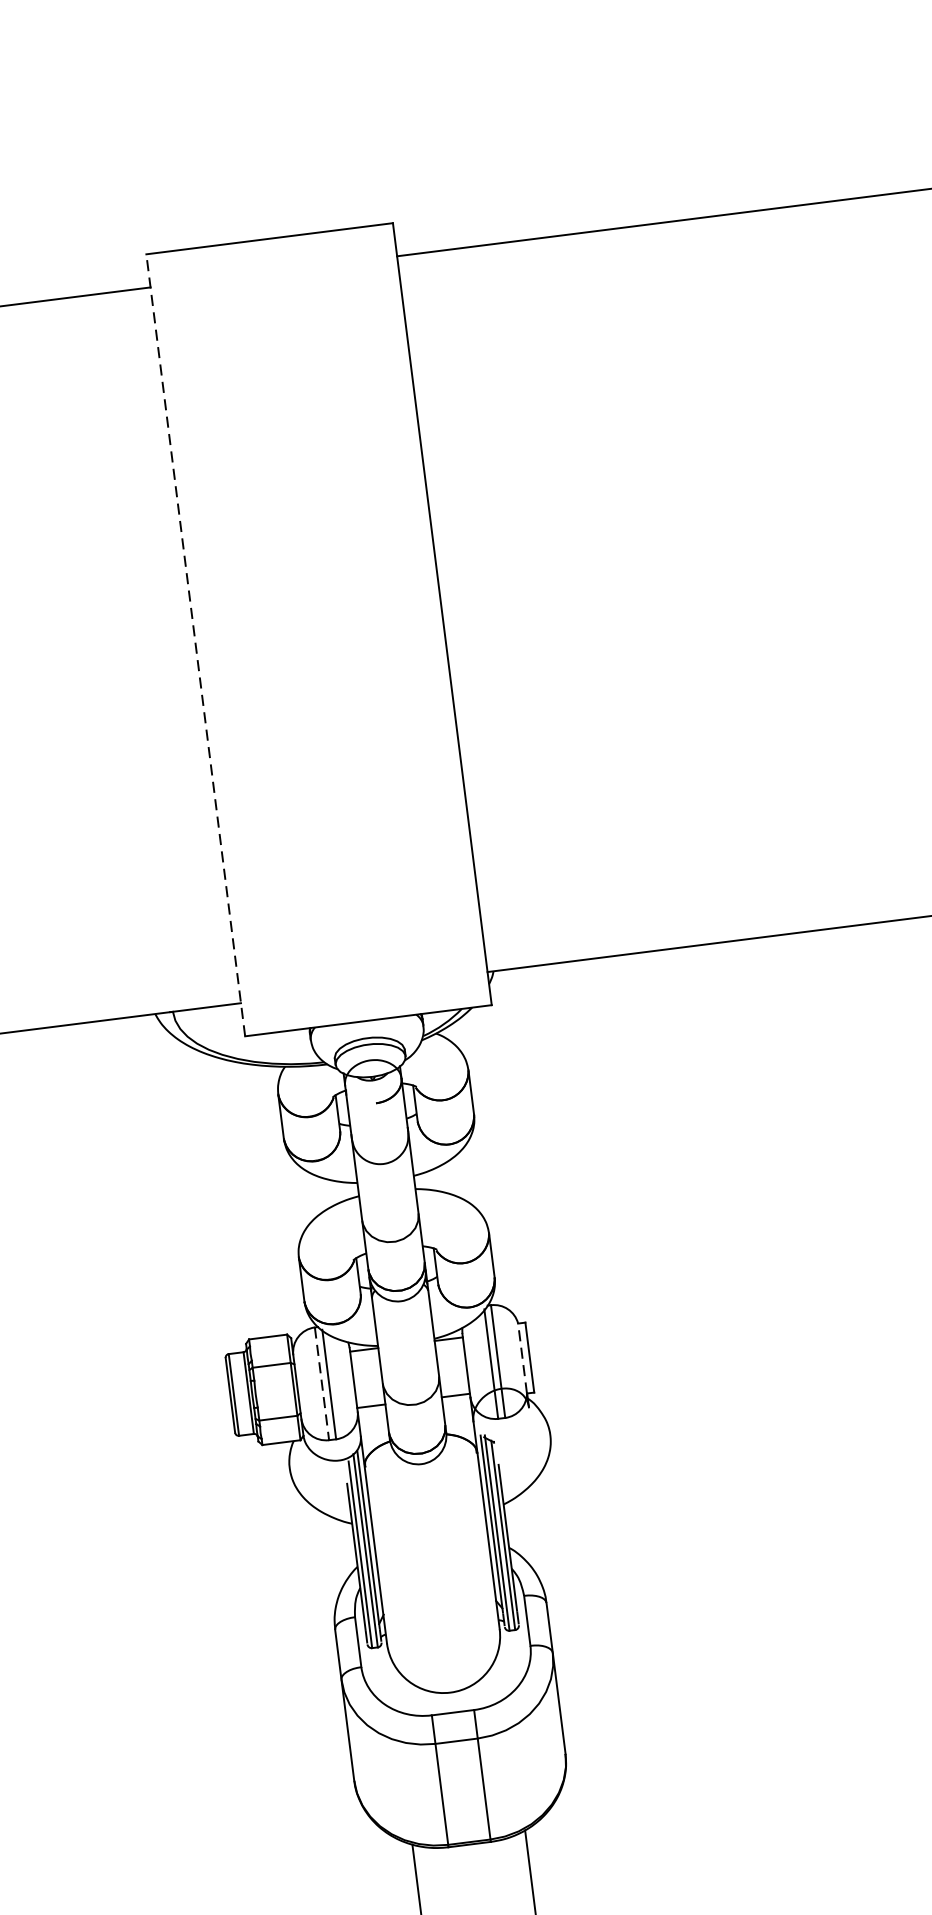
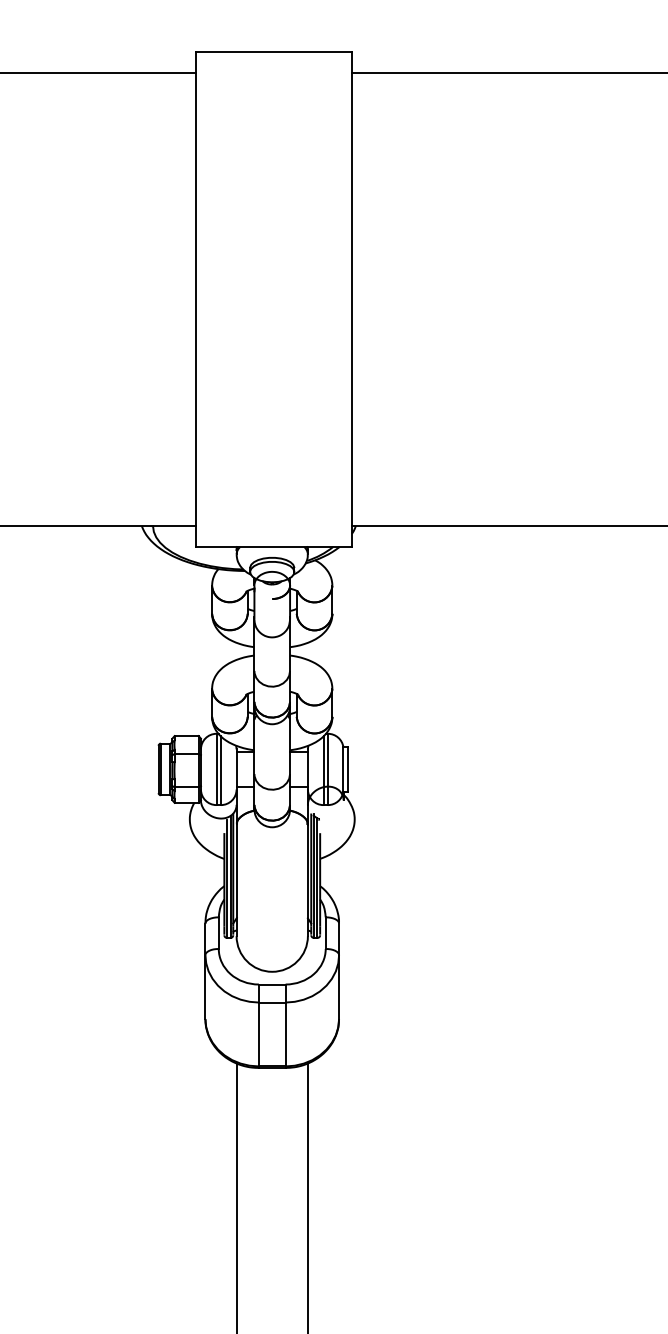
line: (196, 644) -> (196, 299), dashed -> solid
line: (522, 1356) -> (343, 768), dashed -> solid
line: (321, 1383) -> (216, 769), dashed -> solid

